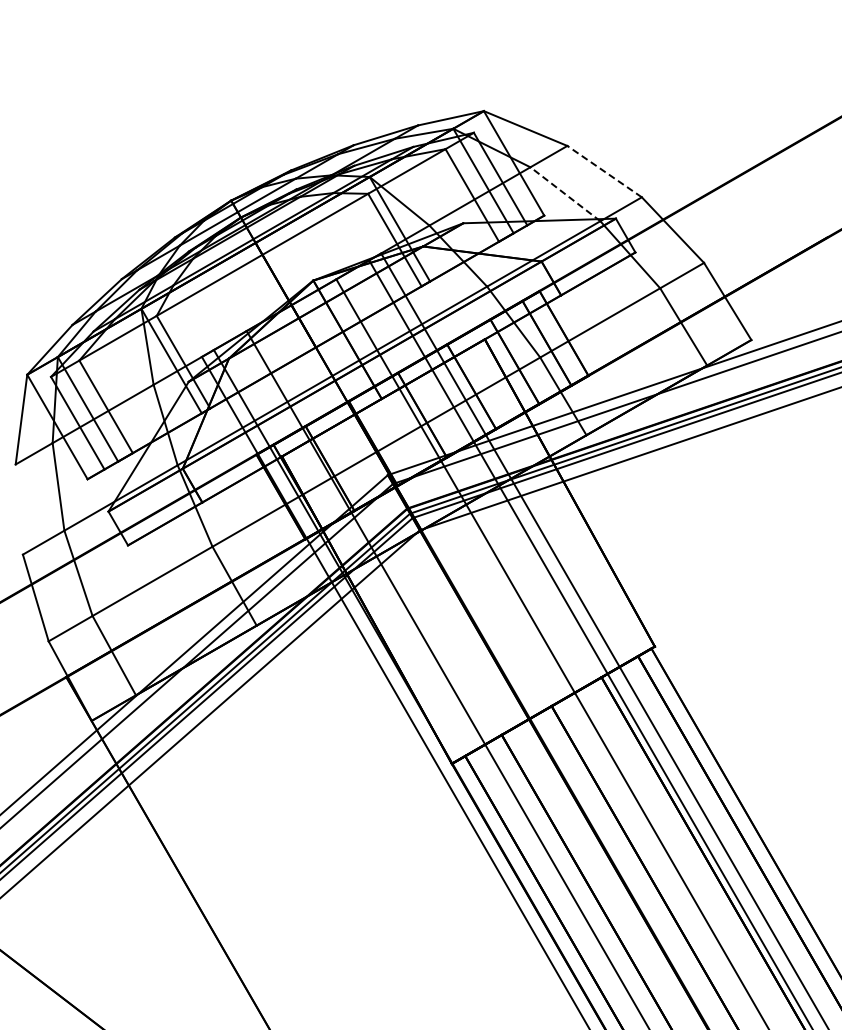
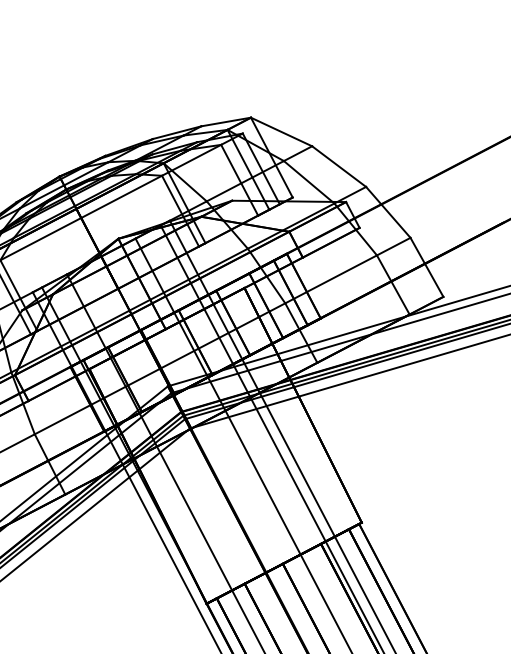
line: (604, 171) -> (339, 166), dashed -> solid
line: (565, 193) -> (309, 181), dashed -> solid

